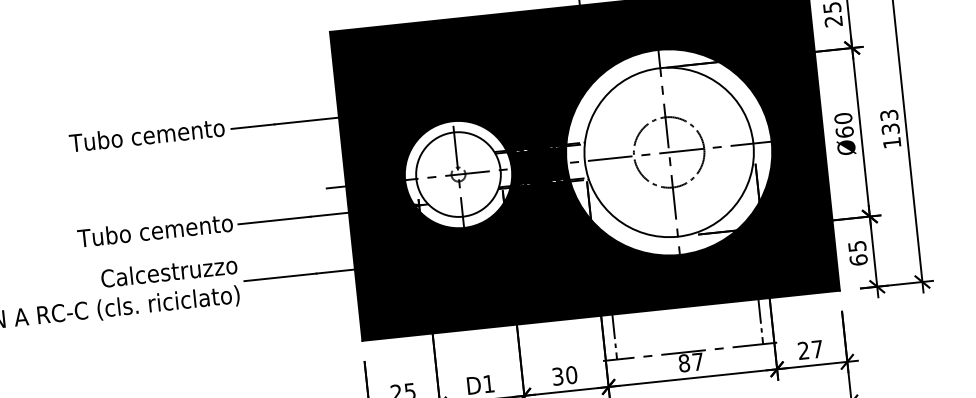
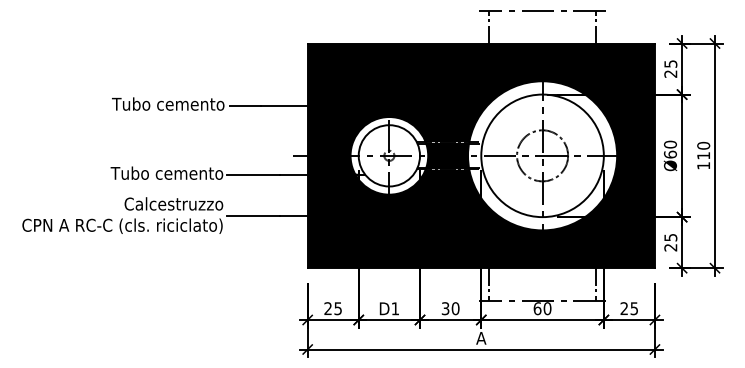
text: (889, 121) -> (703, 150), 133 -> 110
text: (858, 259) -> (670, 247), 65 -> 25
text: (816, 349) -> (633, 308), 27 -> 25
text: (691, 362) -> (542, 308), 87 -> 60

